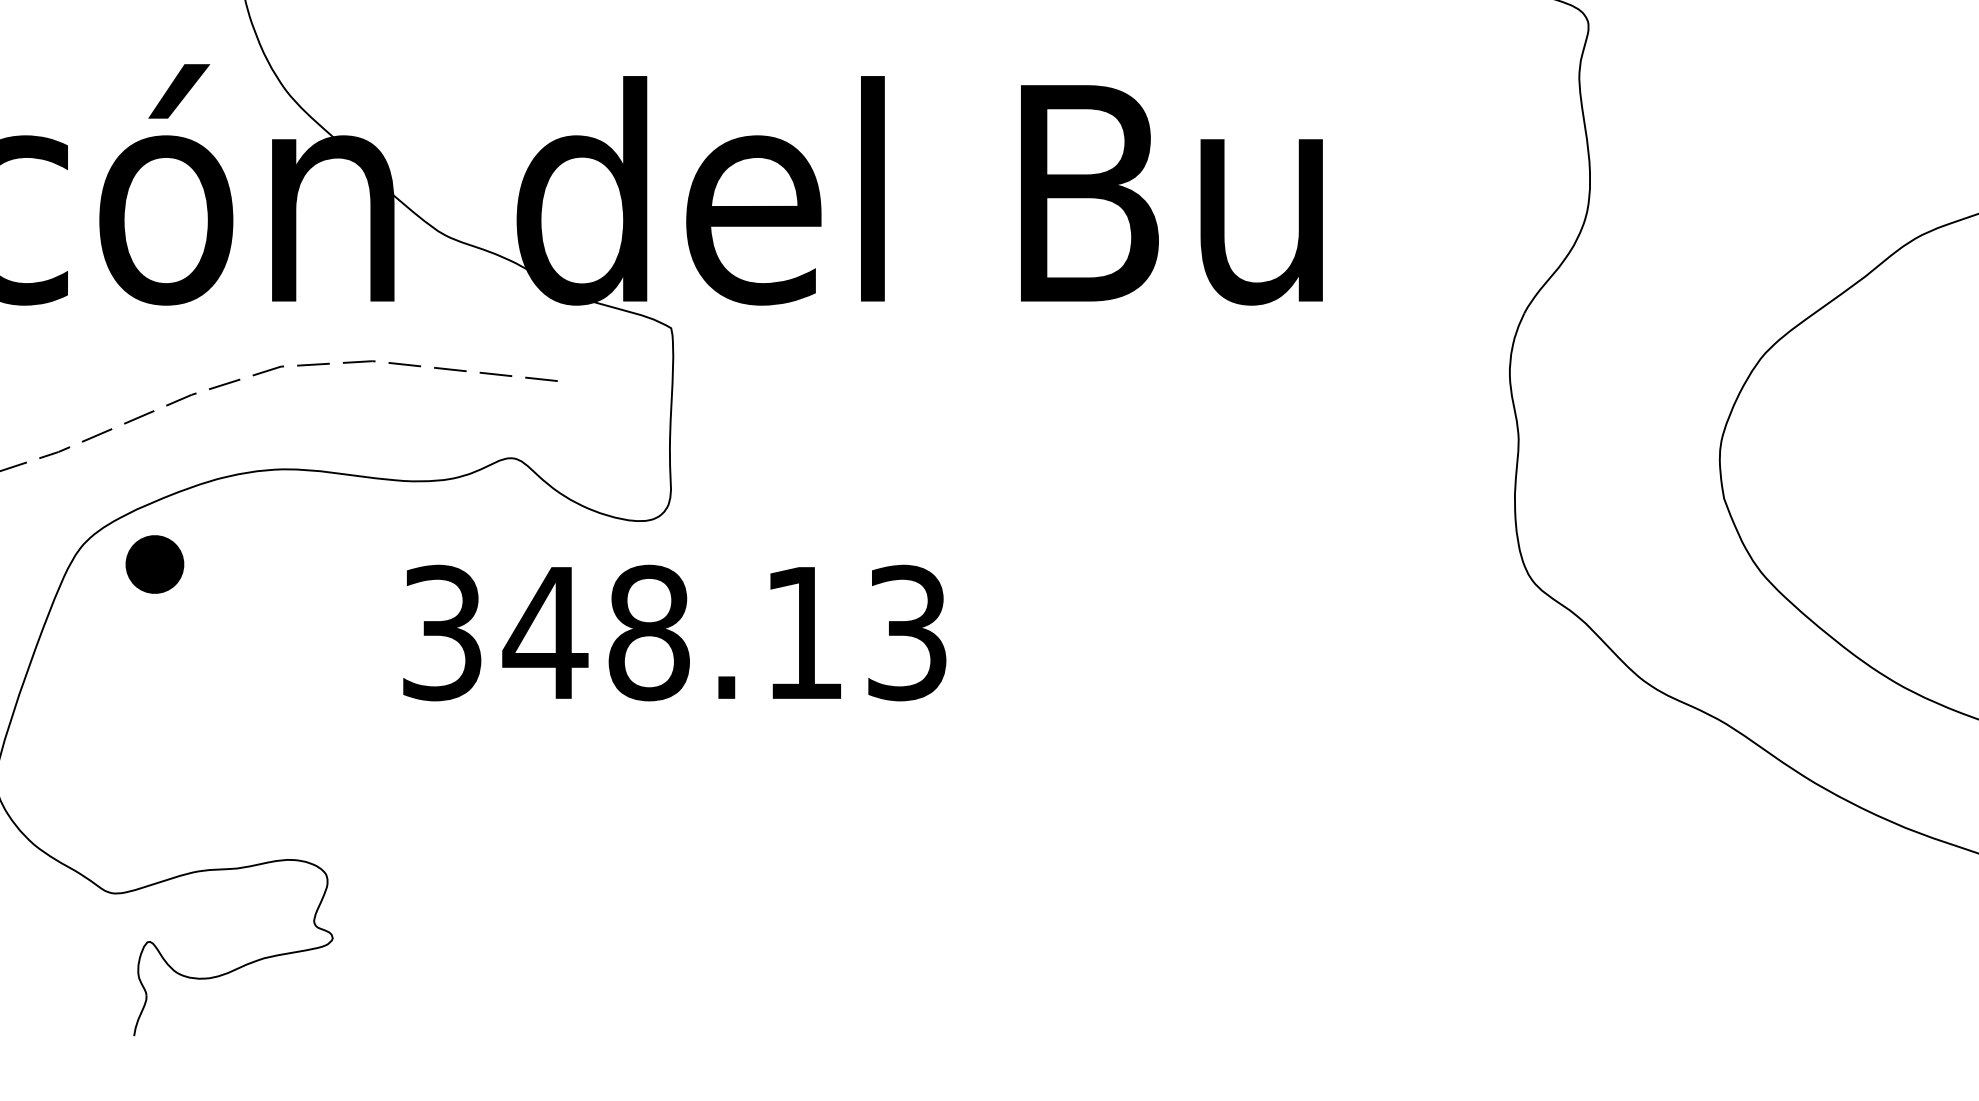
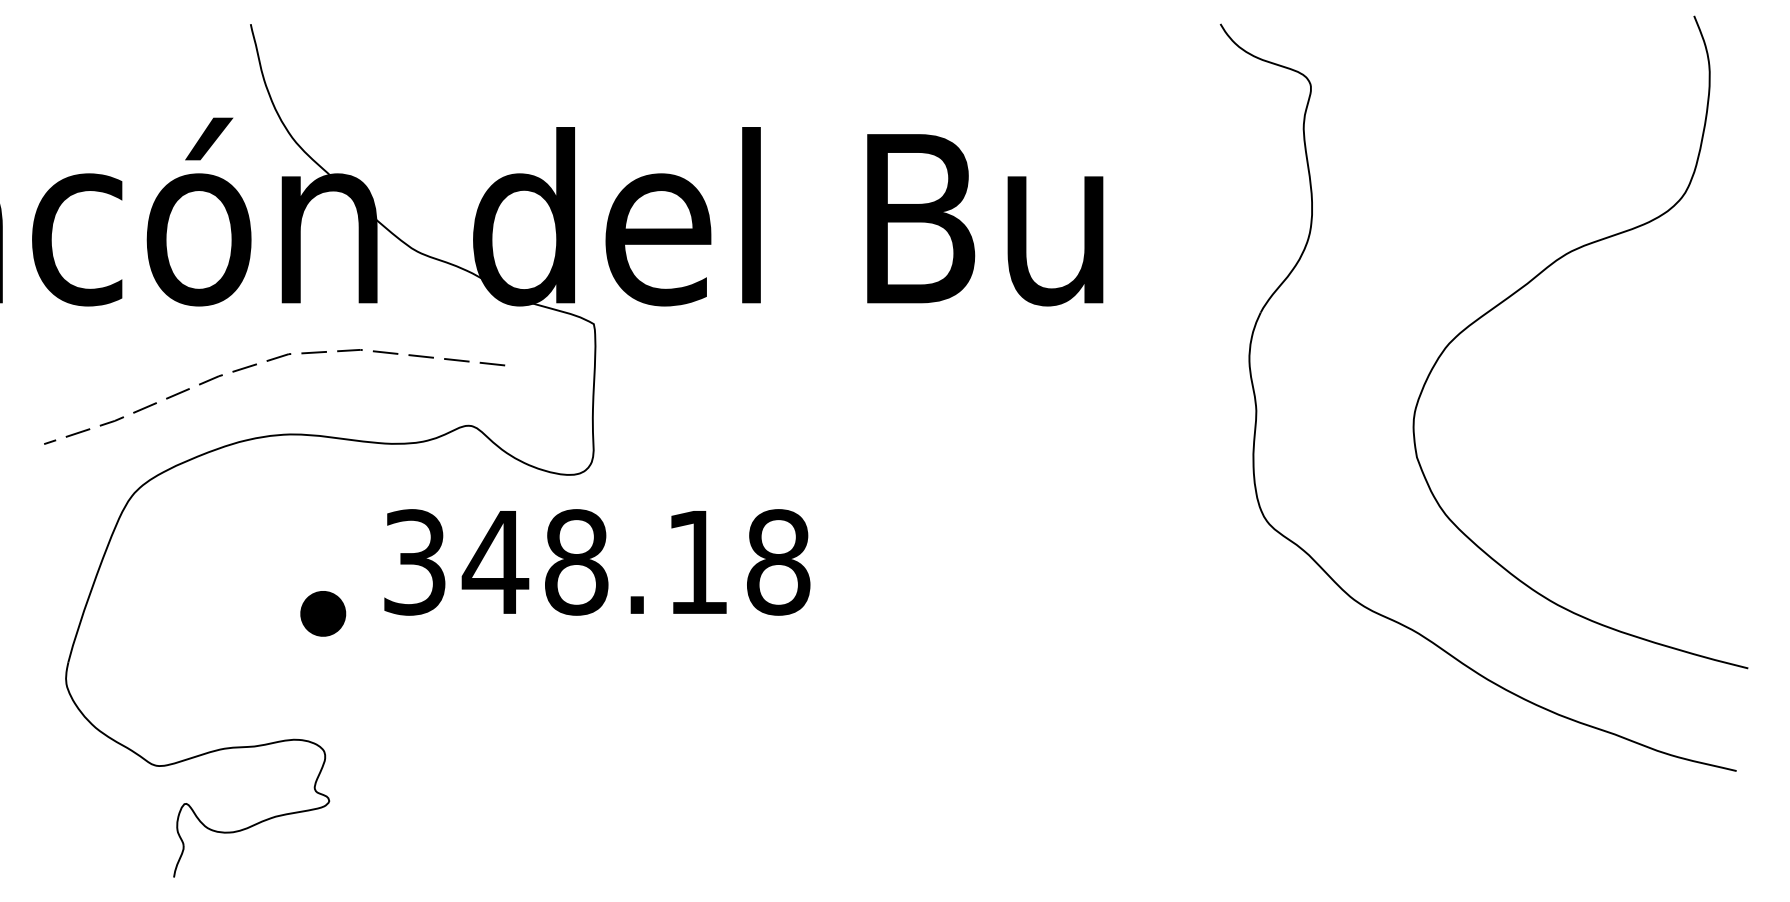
part: (155, 564) -> (323, 613), moved
text: (907, 633) -> (778, 562), 348.13 -> 348.18

